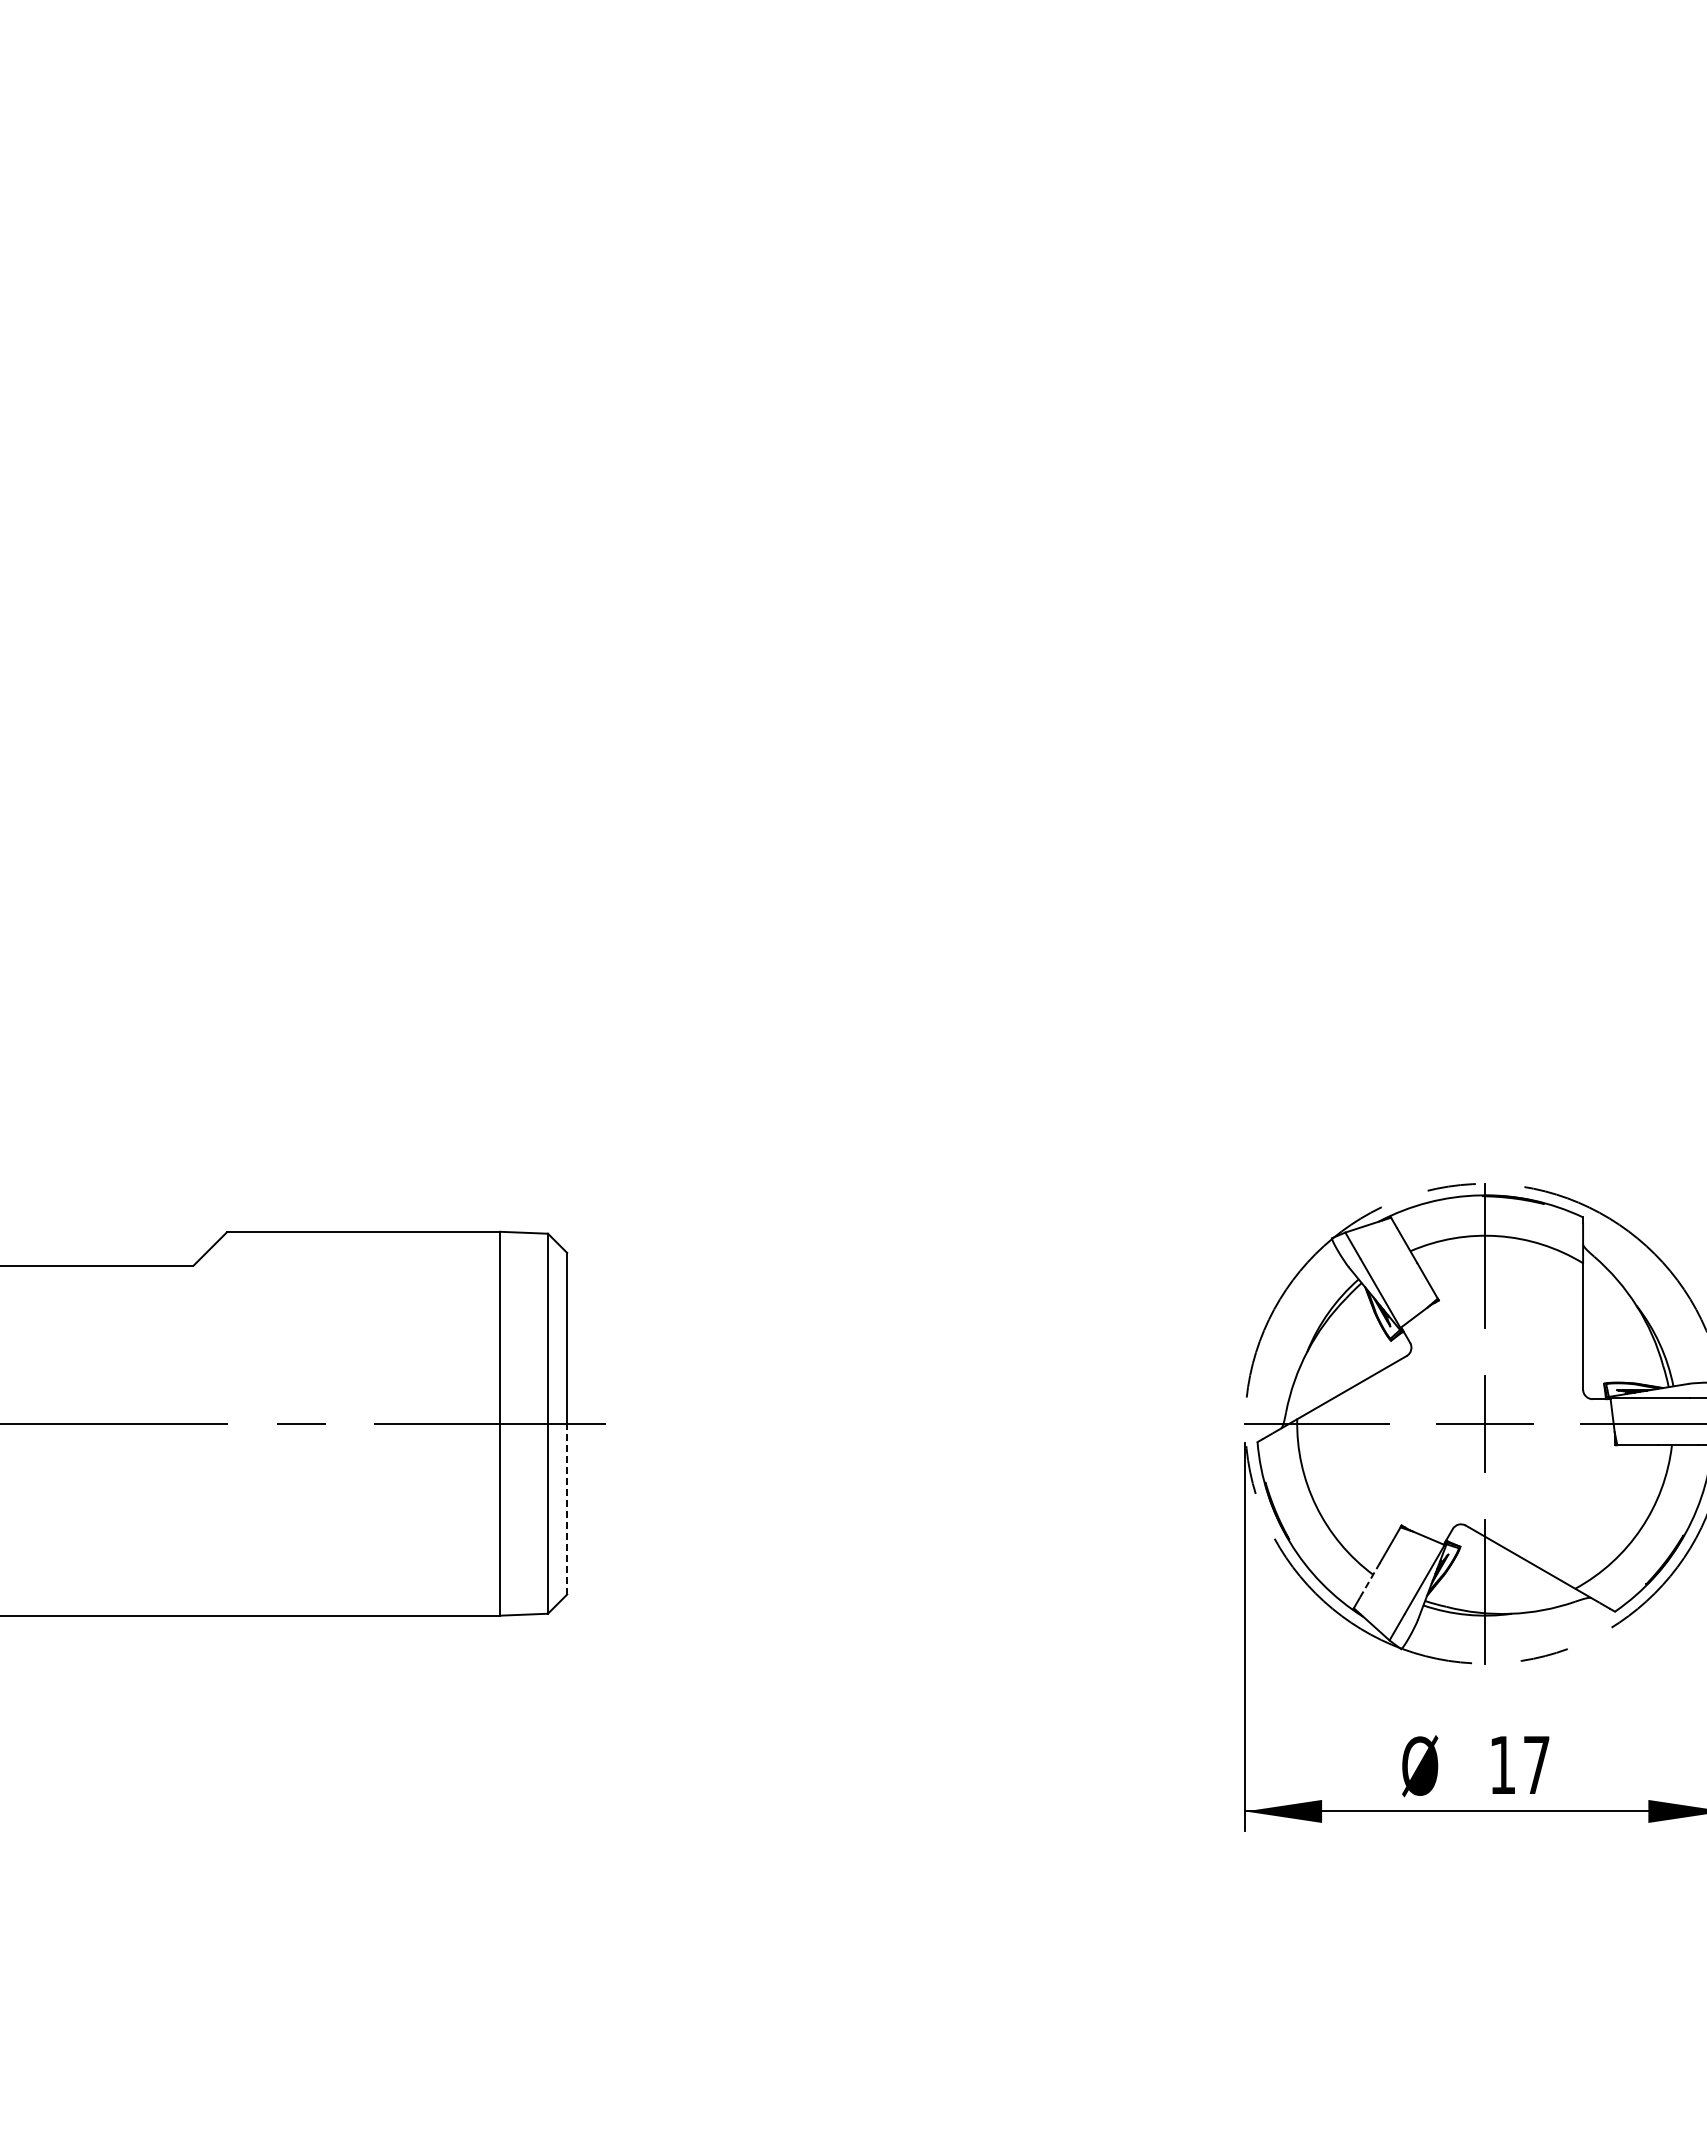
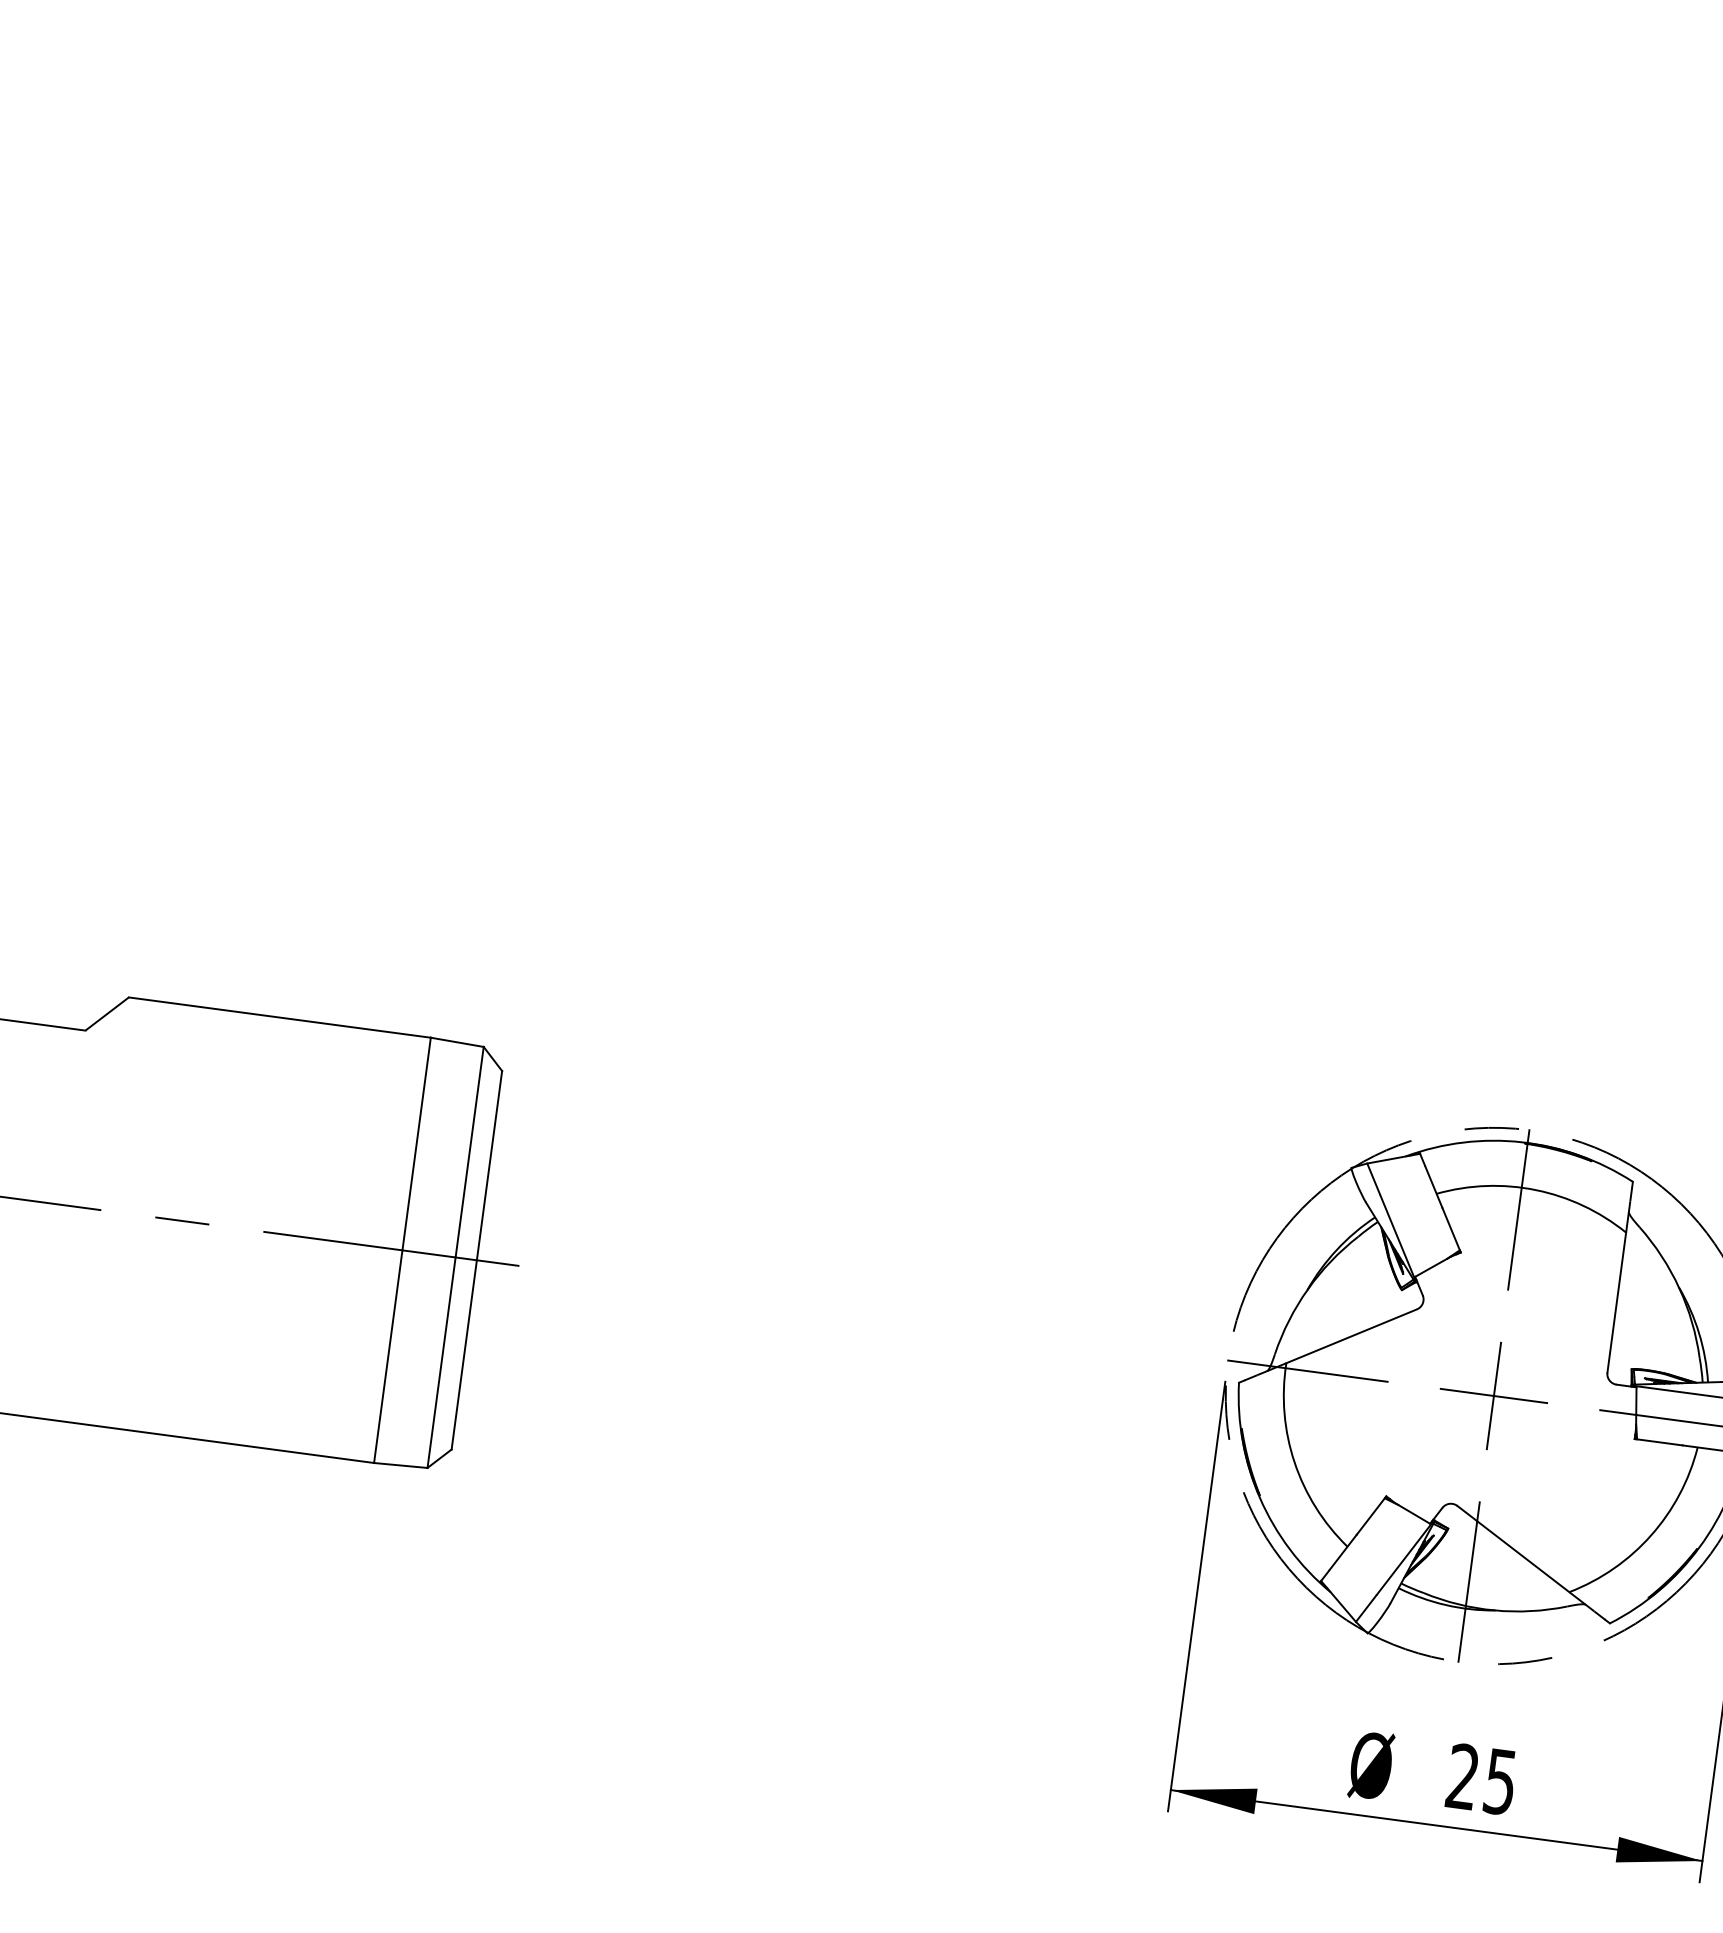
line: (567, 1508) -> (464, 1354), dashed -> solid
line: (1370, 1579) -> (1343, 1551), dashed -> solid
text: (1519, 1764) -> (1481, 1778), 17 -> 25

